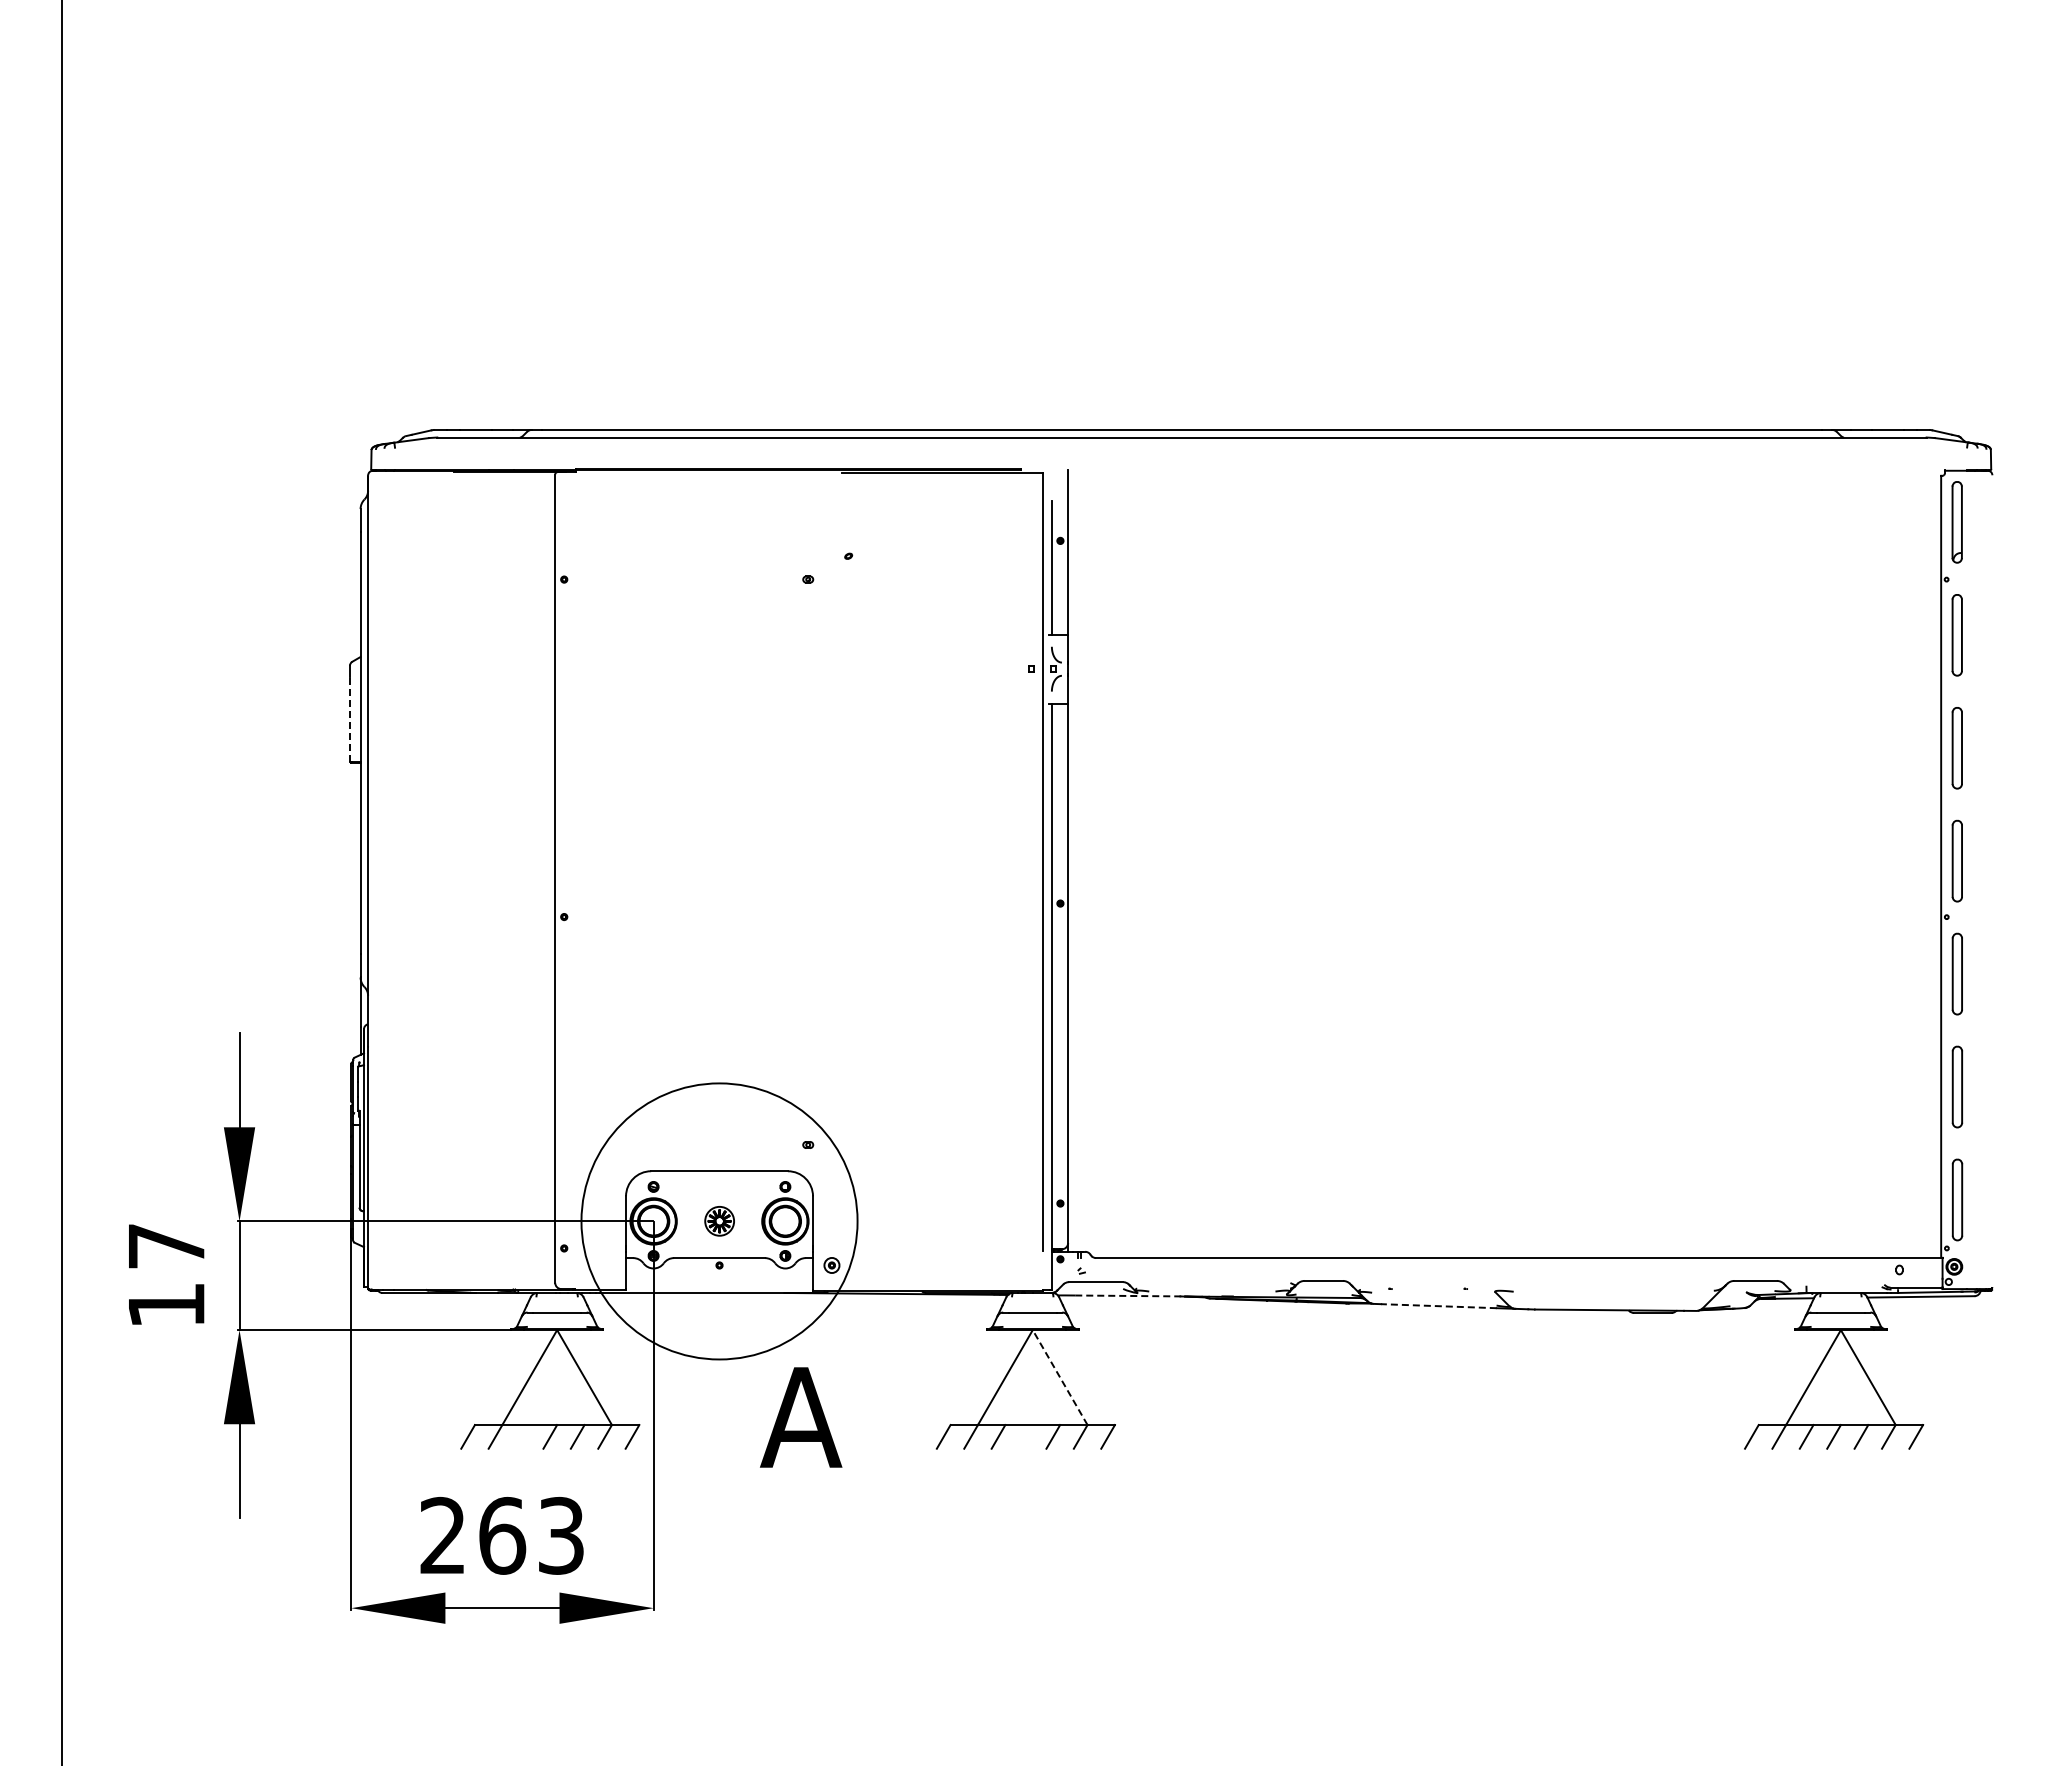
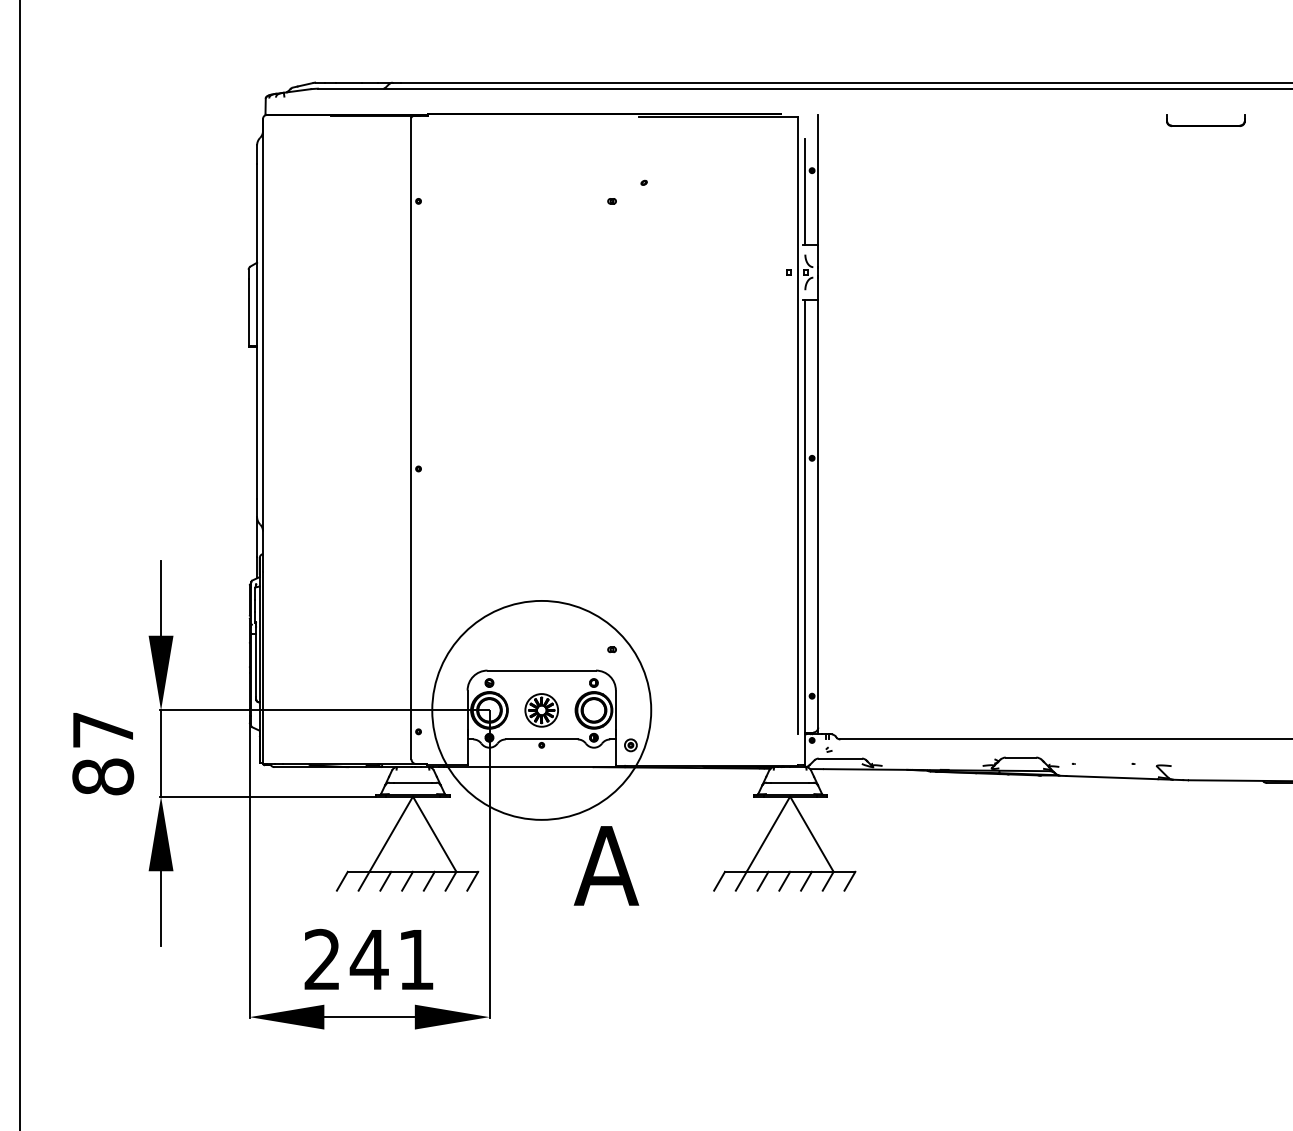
part: (1556, 477) -> (1205, 120), added
line: (349, 719) -> (248, 312), dashed -> solid
part: (719, 1220) -> (541, 709), size x1.43
line: (1130, 1295) -> (867, 769), dashed -> solid
text: (166, 1305) -> (103, 777), 17 -> 87
line: (1438, 1306) -> (1111, 777), dashed -> solid
line: (1060, 1377) -> (812, 834), dashed -> solid
line: (522, 1436) -> (385, 880), added
line: (1025, 1436) -> (784, 880), added
text: (530, 1535) -> (391, 959), 263 -> 241

